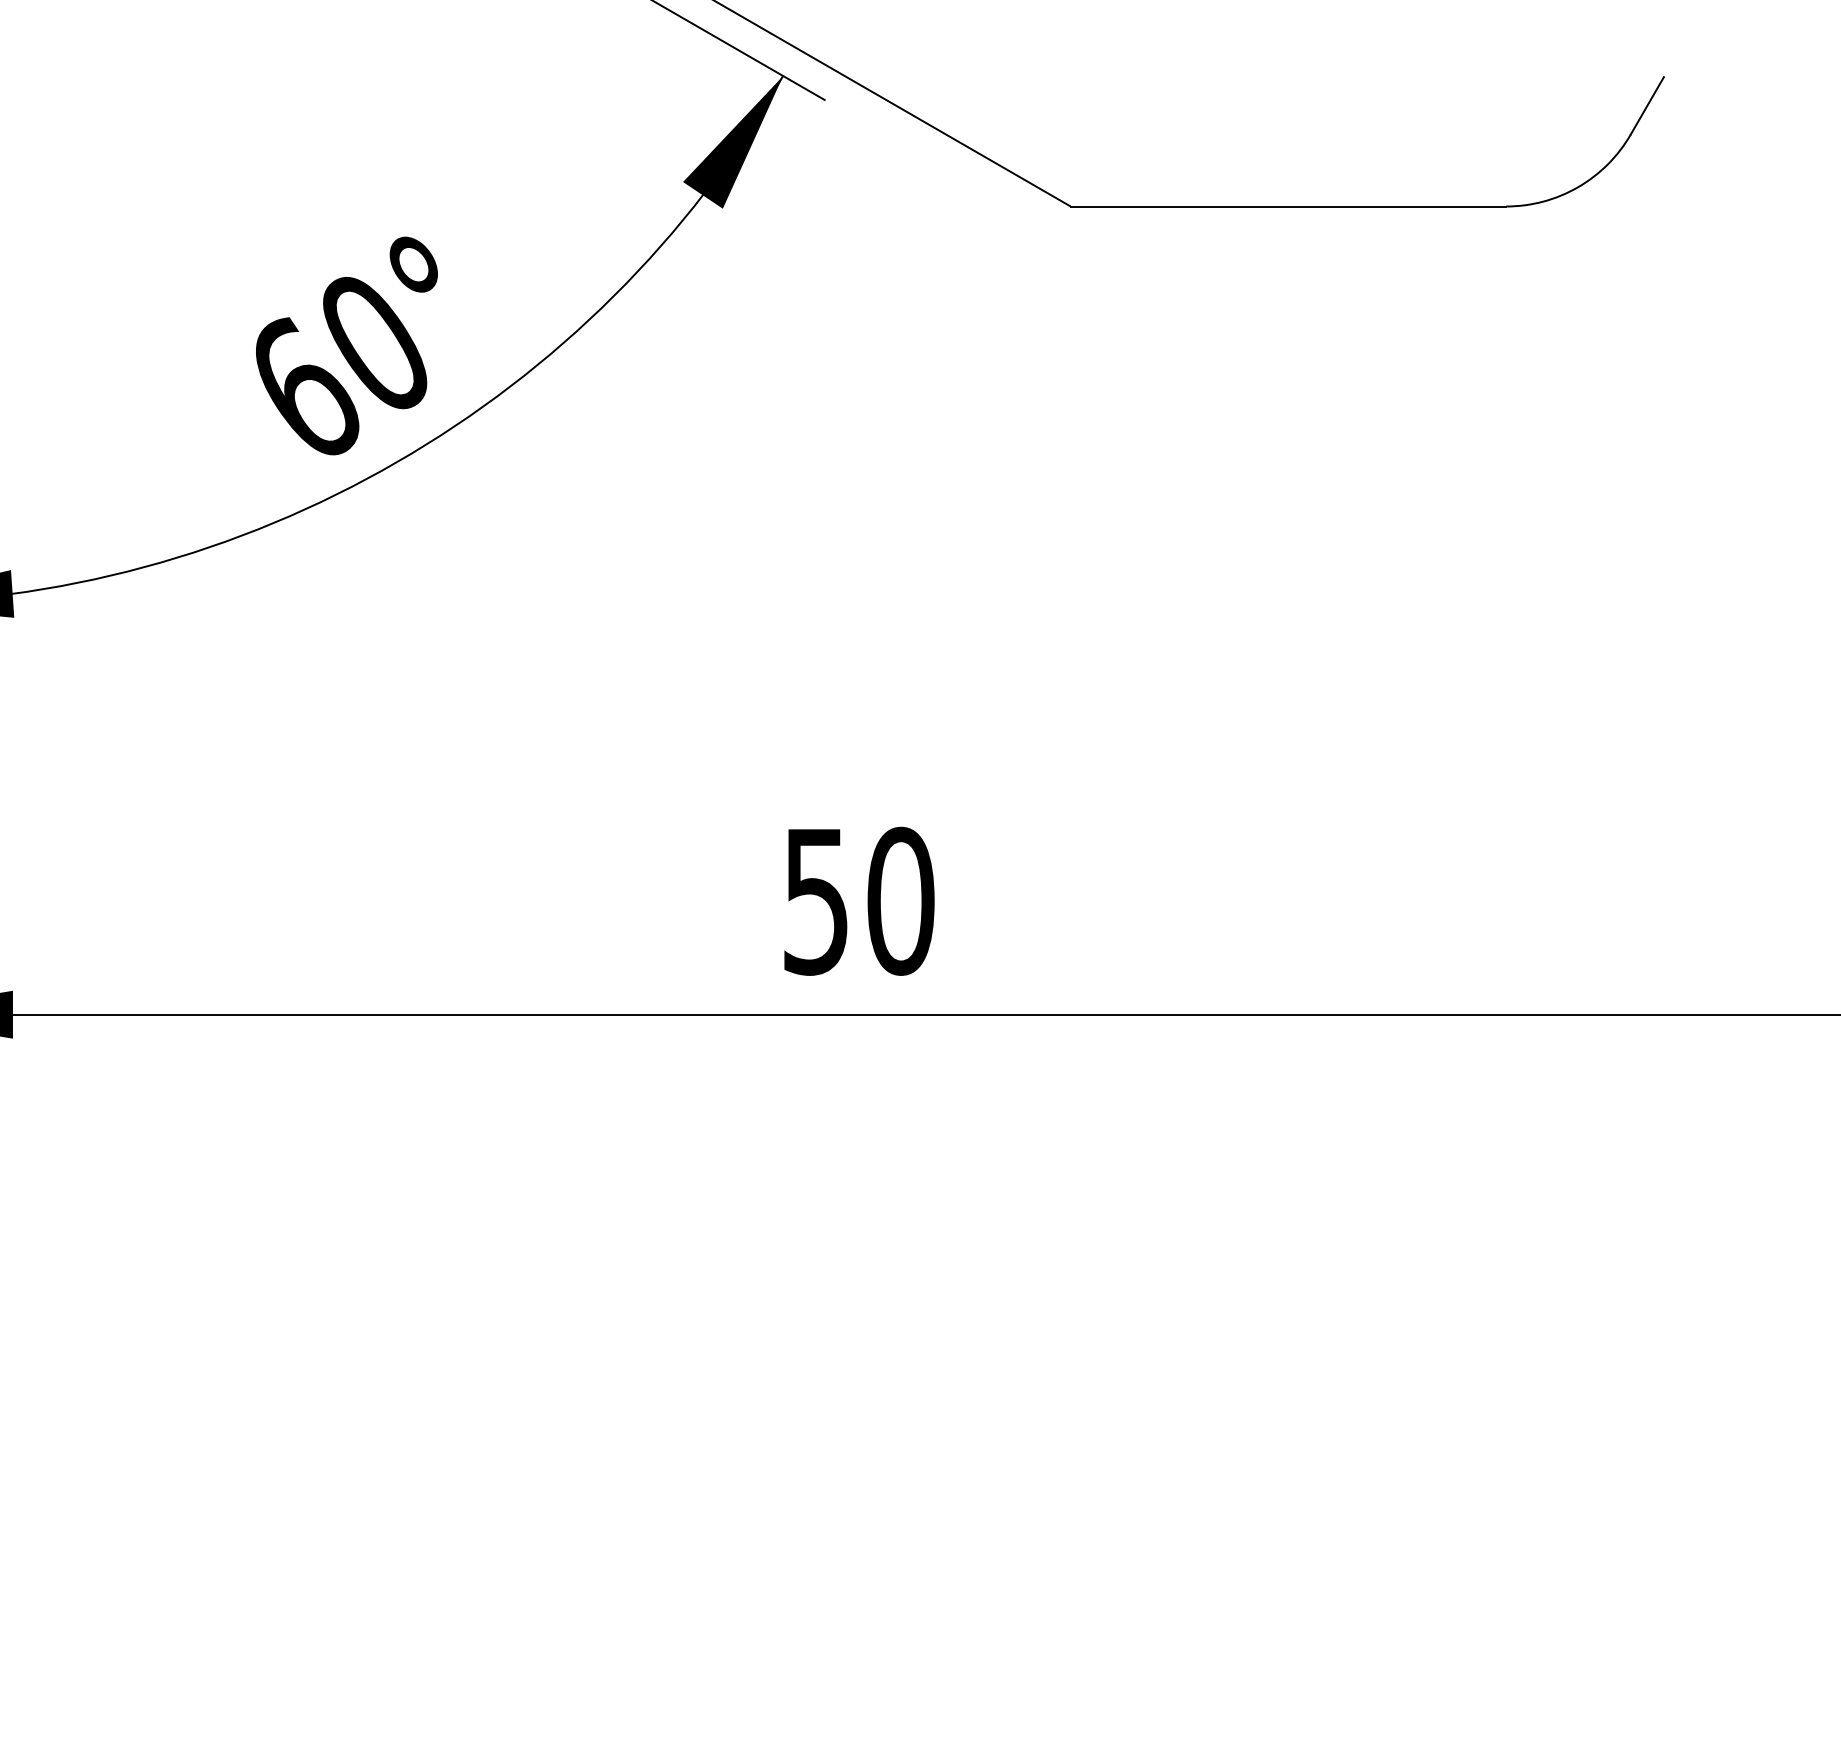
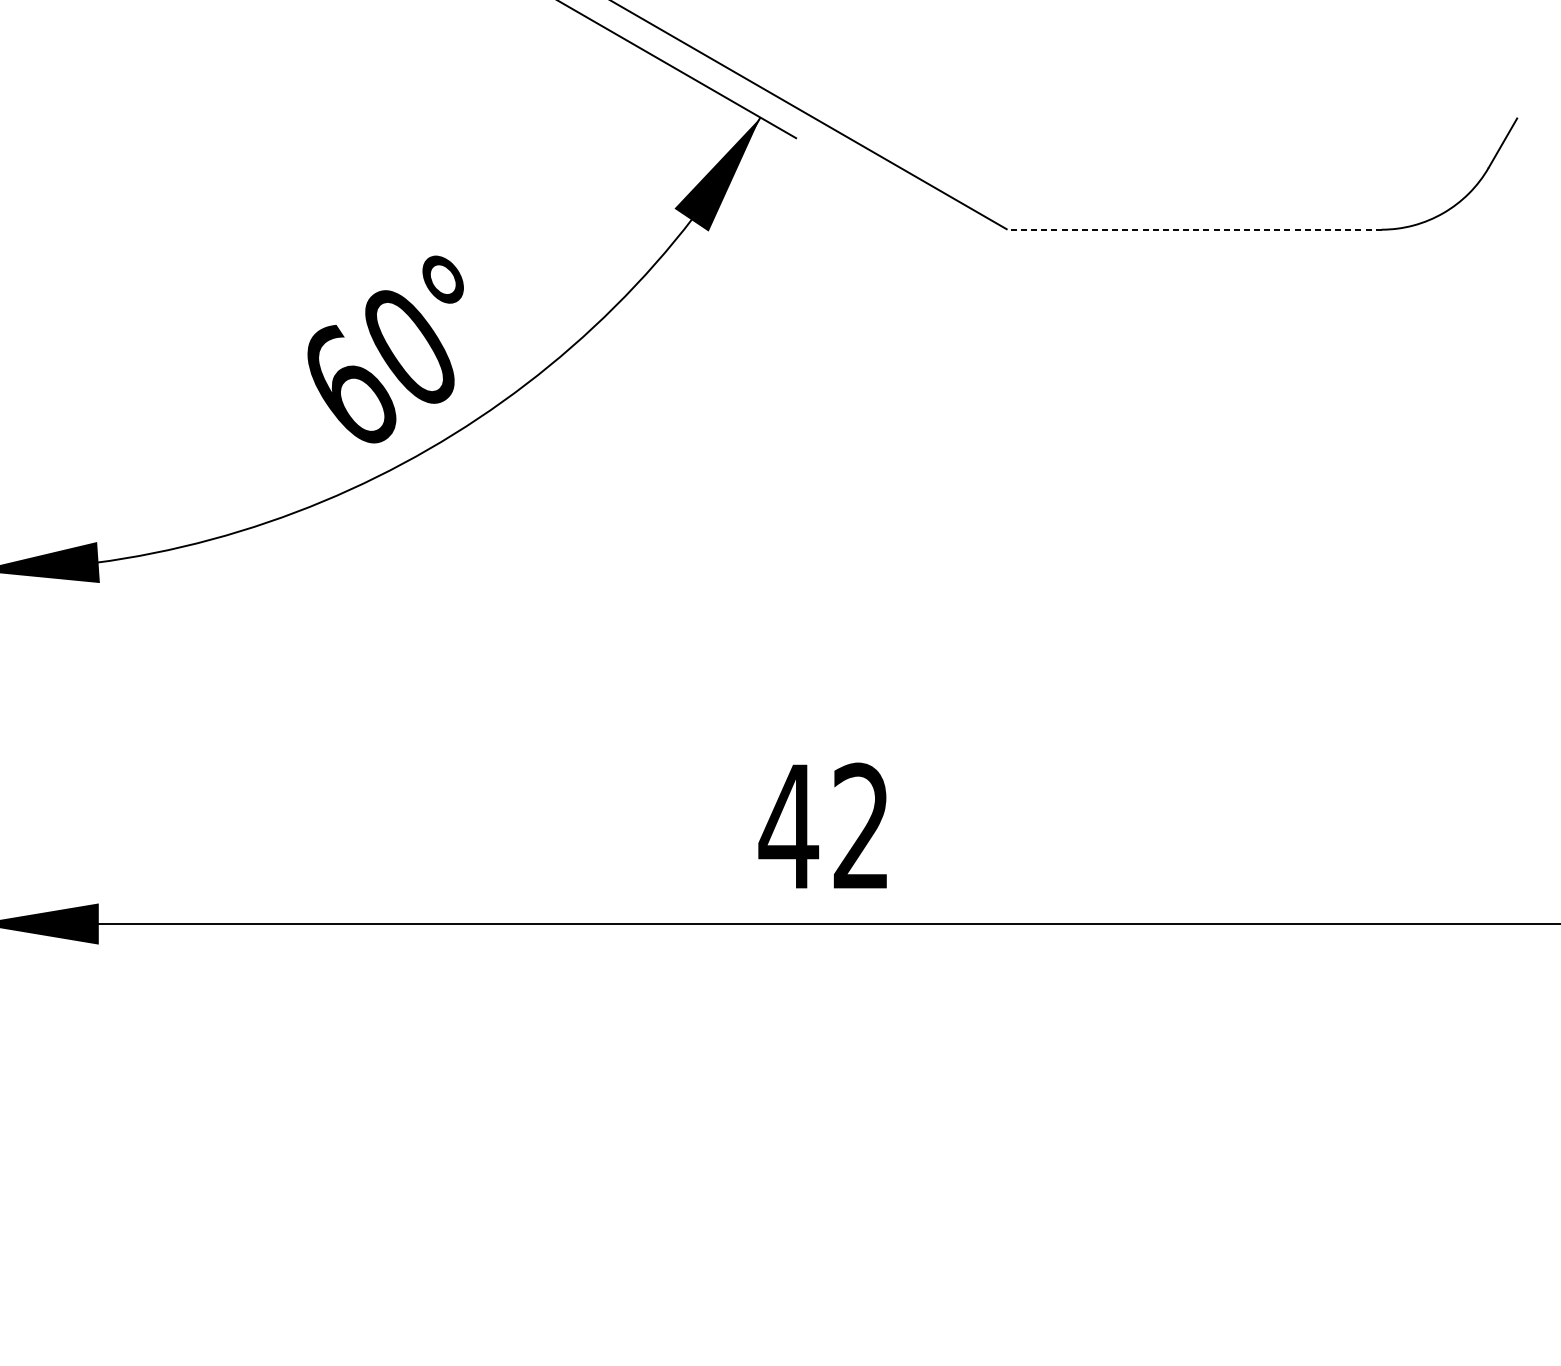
line: (1288, 206) -> (1194, 229), solid -> dashed
text: (857, 900) -> (824, 825), 50 -> 42

